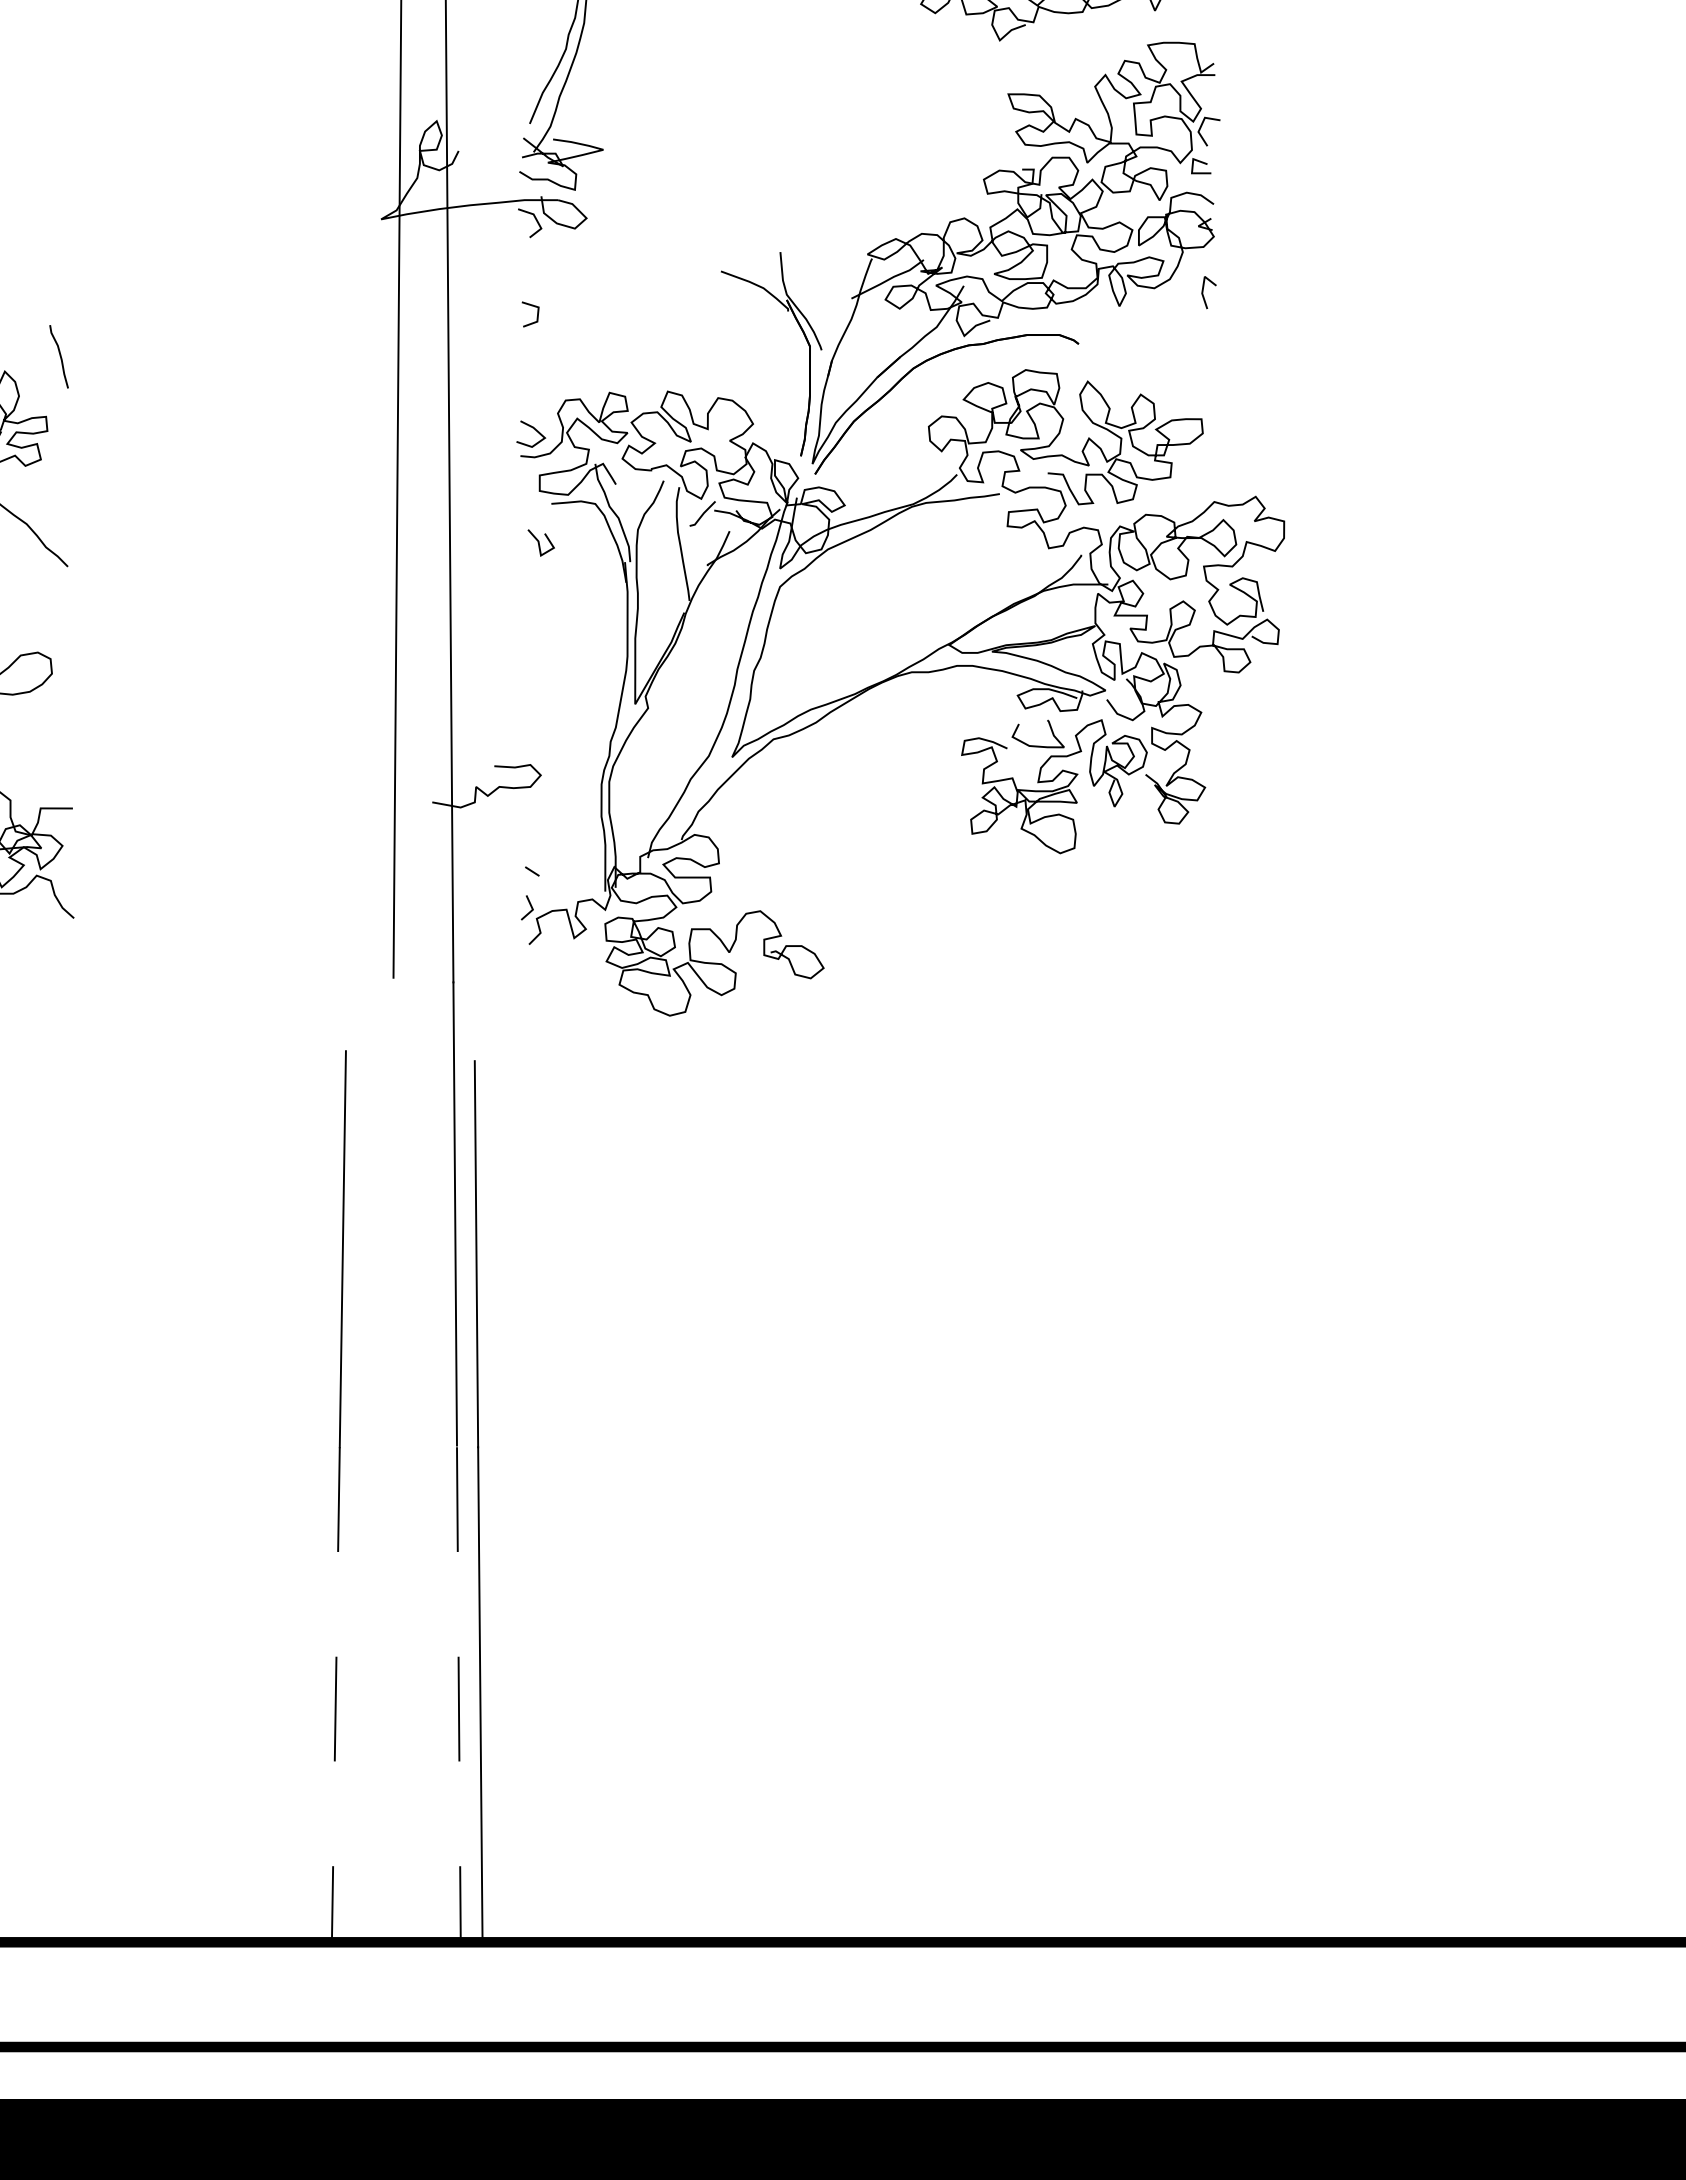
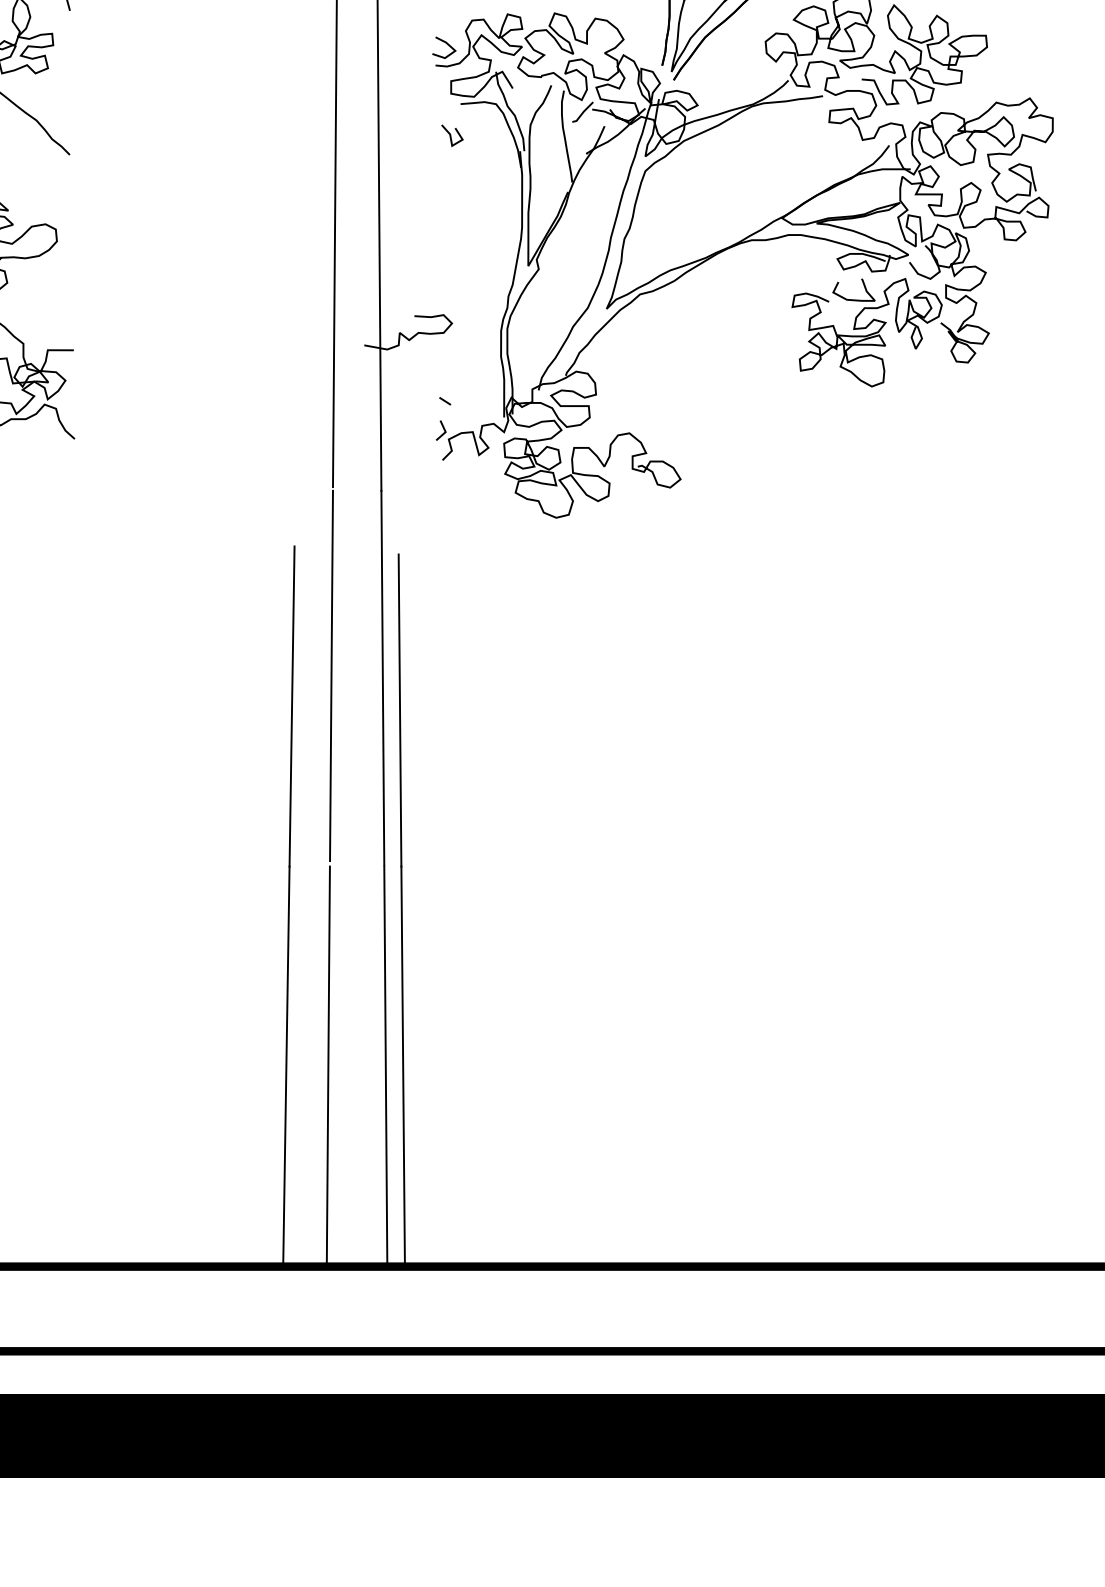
line: (391, 1211) -> (331, 676), added
line: (335, 1694) -> (286, 1066), dashed -> solid
line: (387, 1694) -> (328, 1066), added
line: (458, 1694) -> (385, 1066), dashed -> solid

